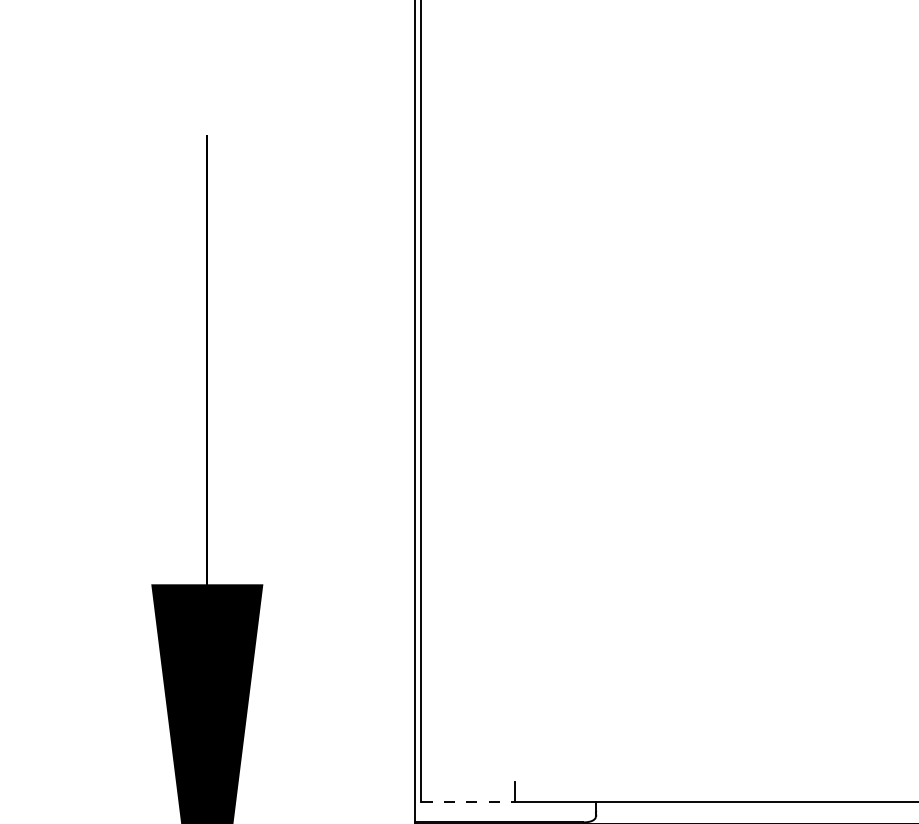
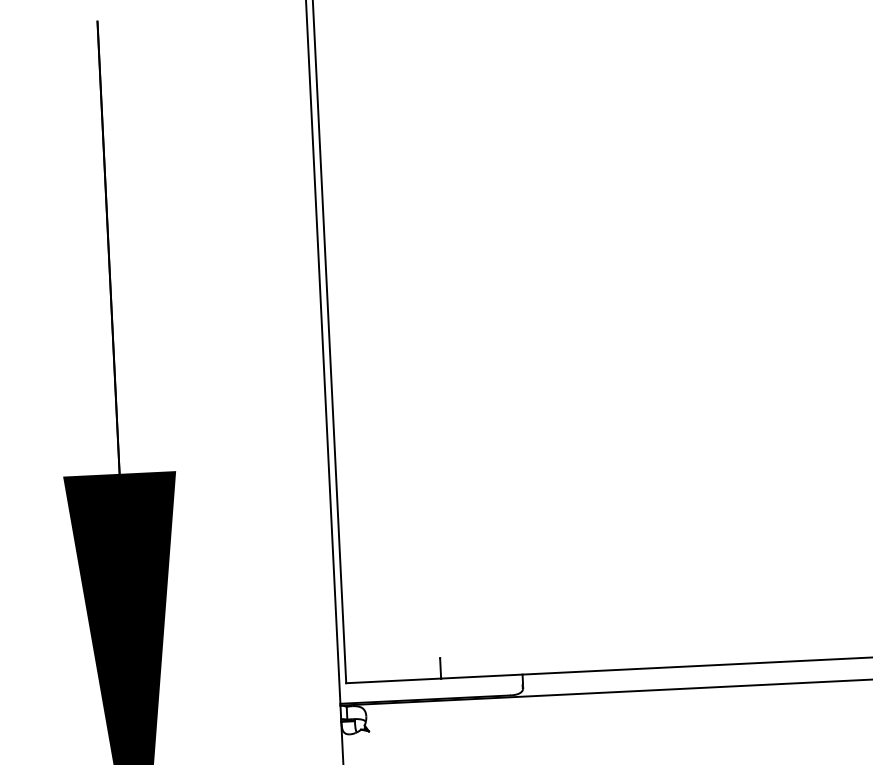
line: (468, 802) -> (393, 681), dashed -> solid

